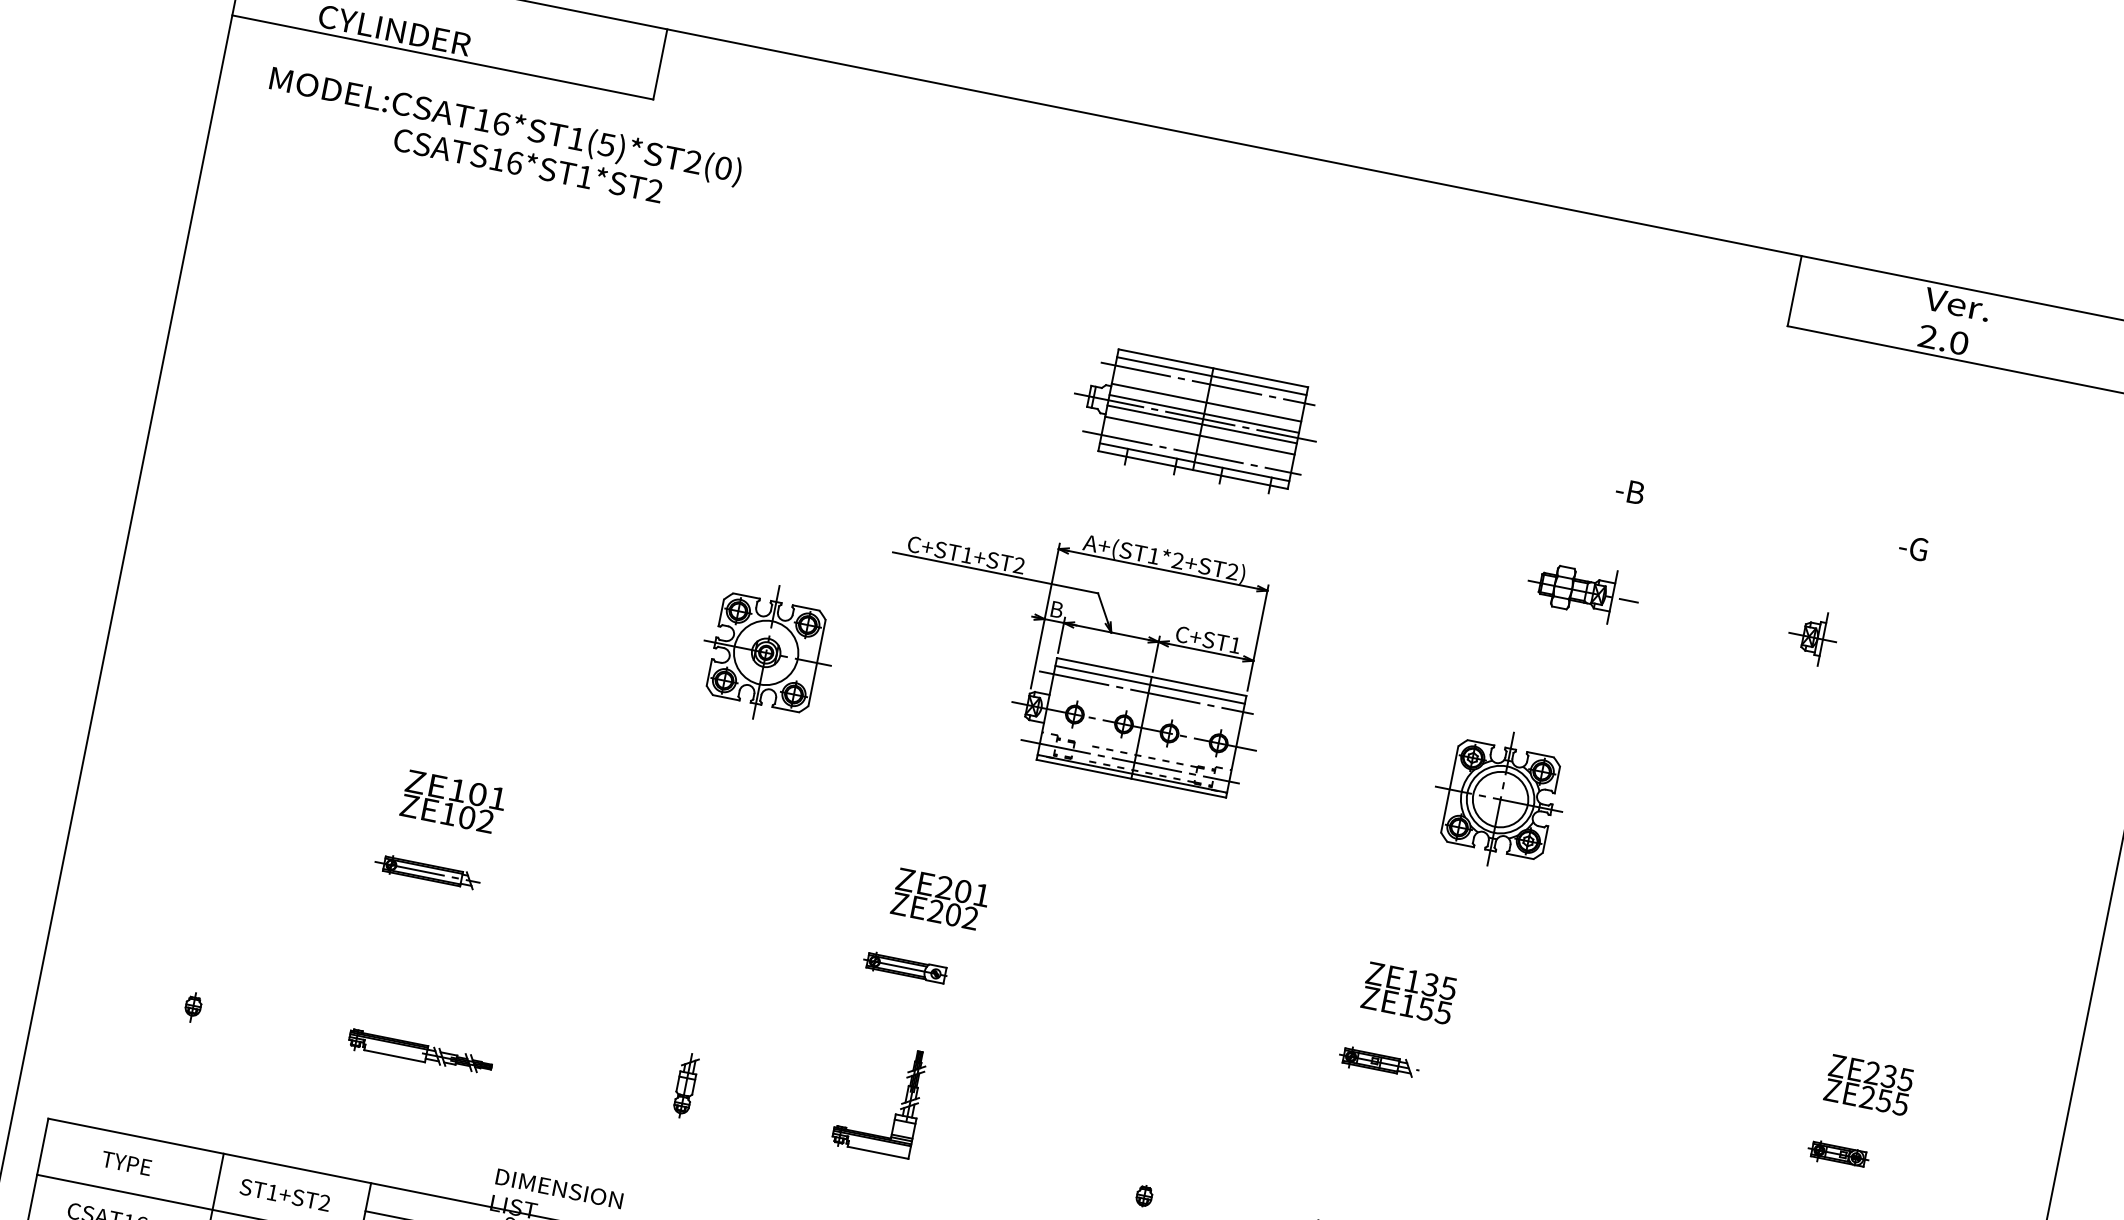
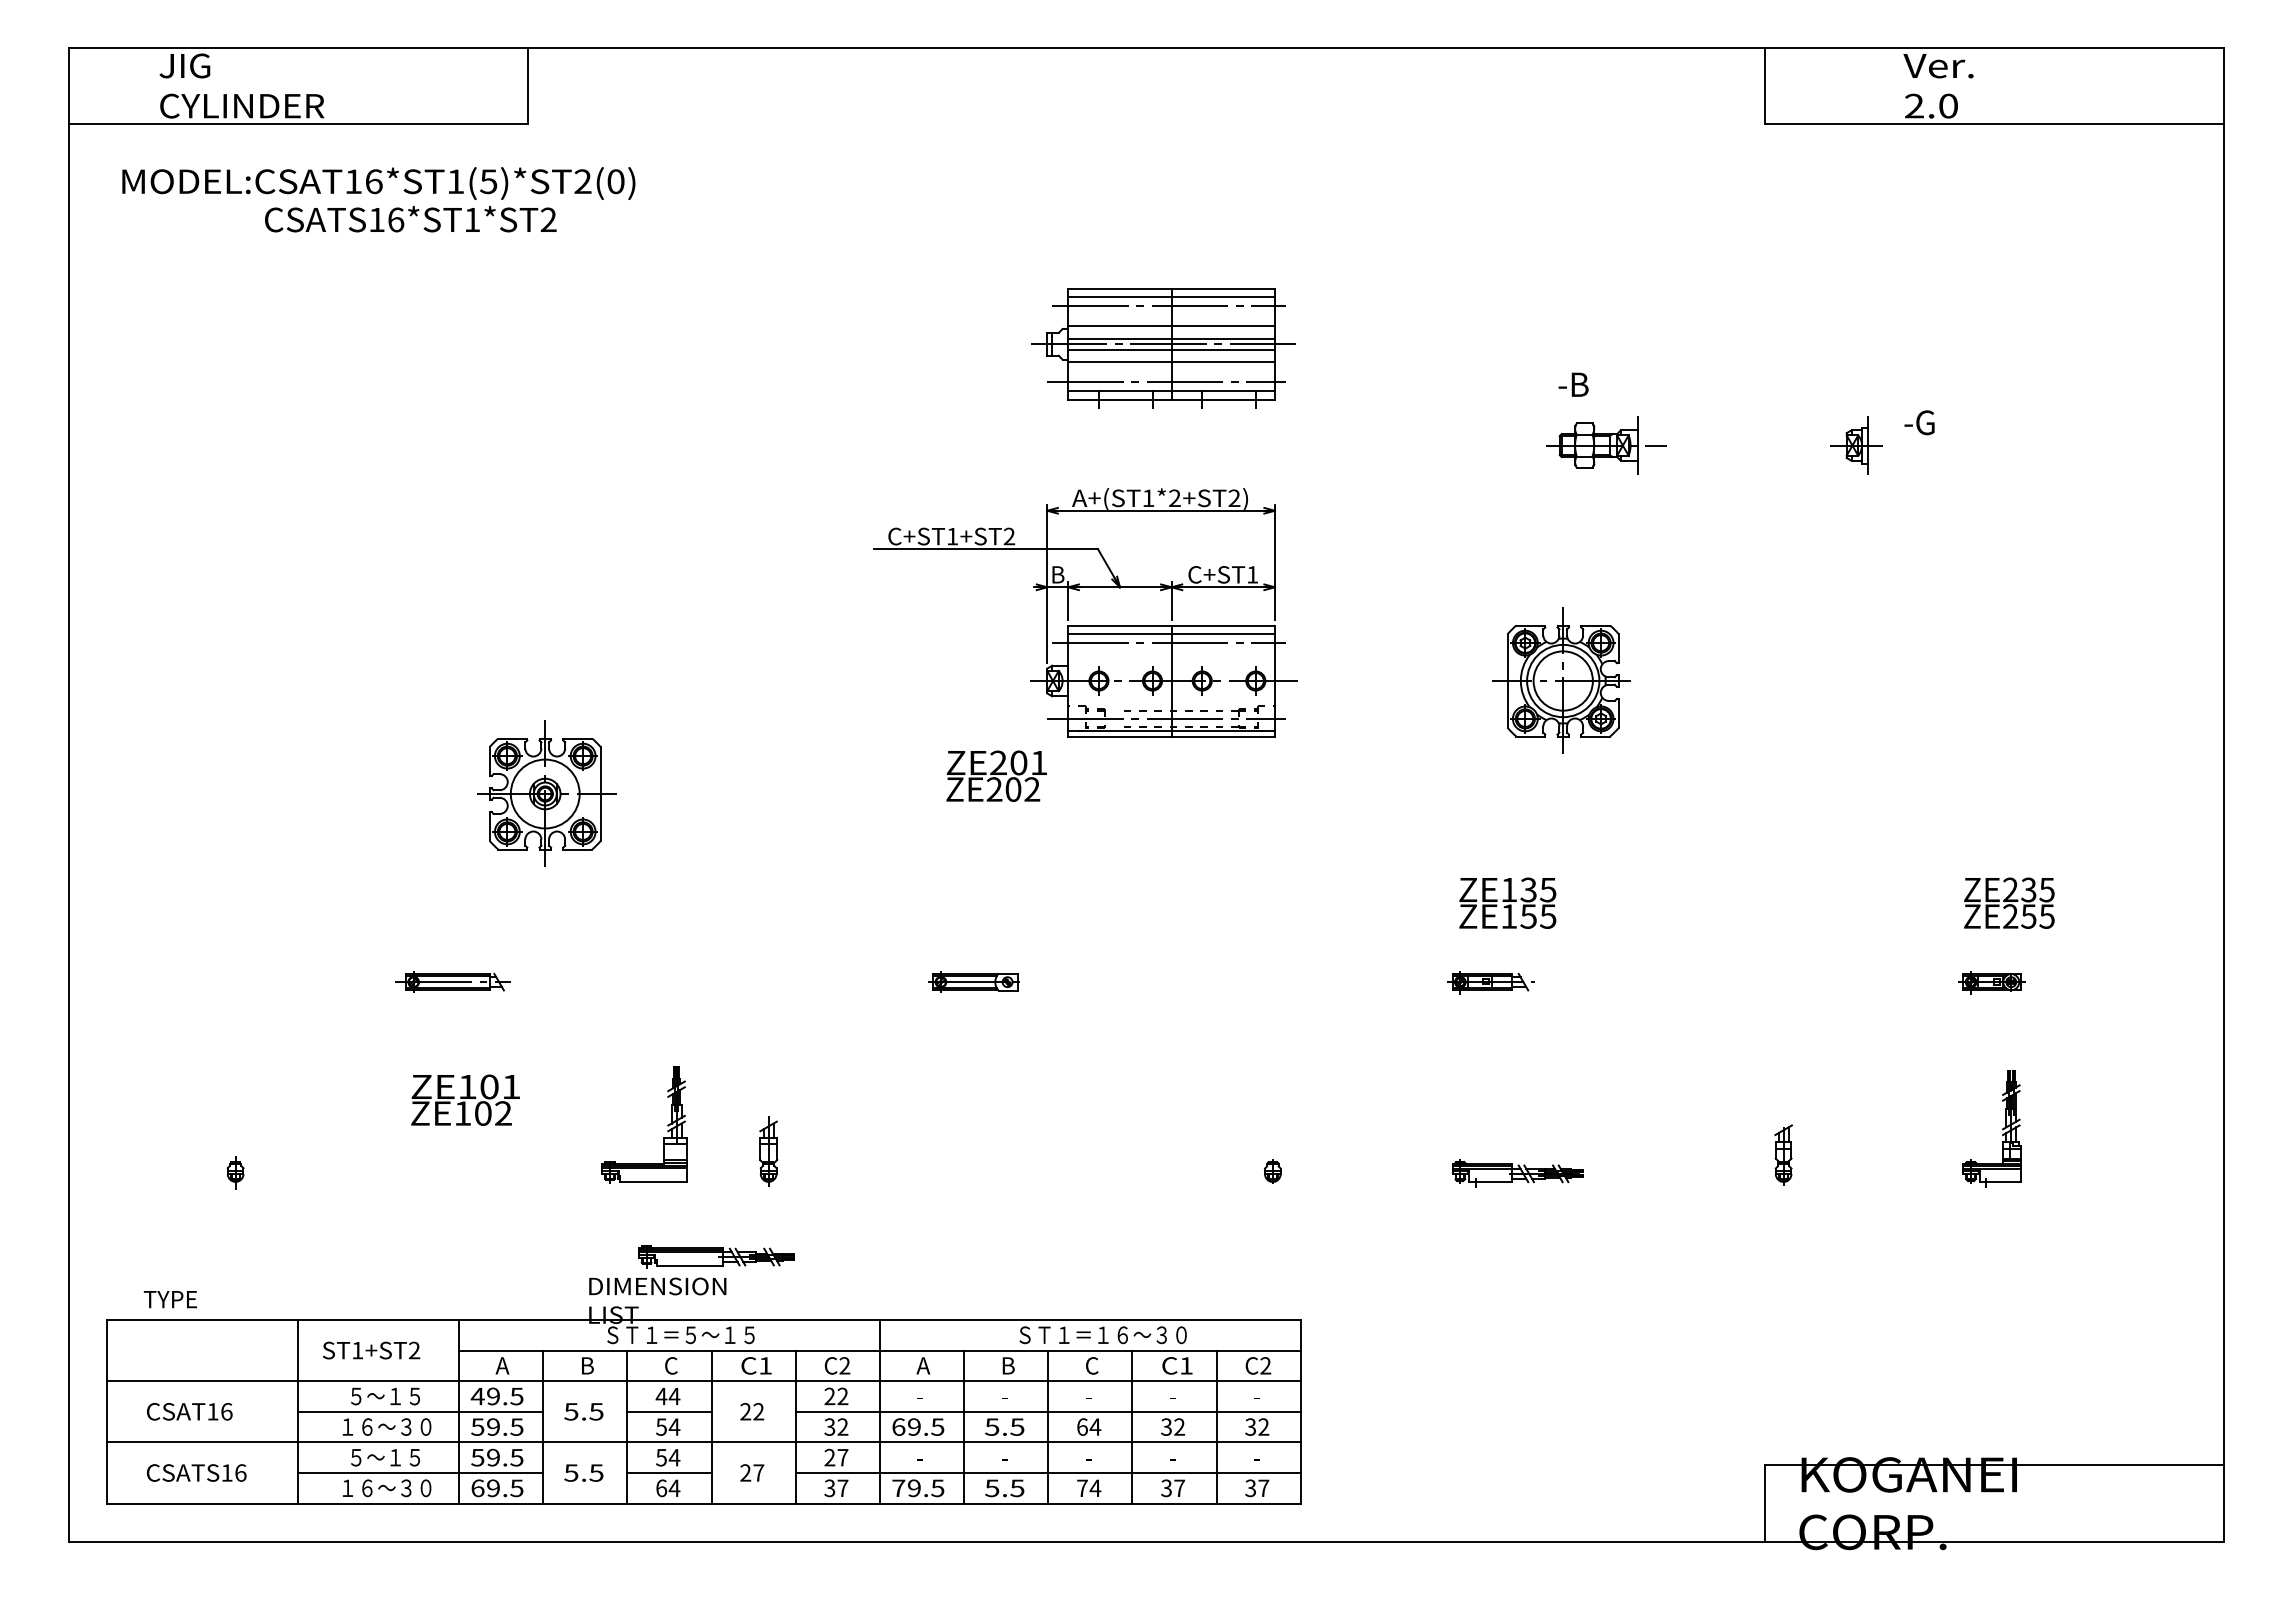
text: (1630, 491) -> (1573, 384), moved
text: (1913, 547) -> (1919, 422), moved
part: (767, 652) -> (546, 793), moved
text: (453, 801) -> (465, 1099), moved
text: (940, 898) -> (996, 775), moved
part: (420, 1052) -> (716, 1256), moved
part: (901, 1102) -> (667, 1124), moved
text: (125, 1163) -> (169, 1299), moved

